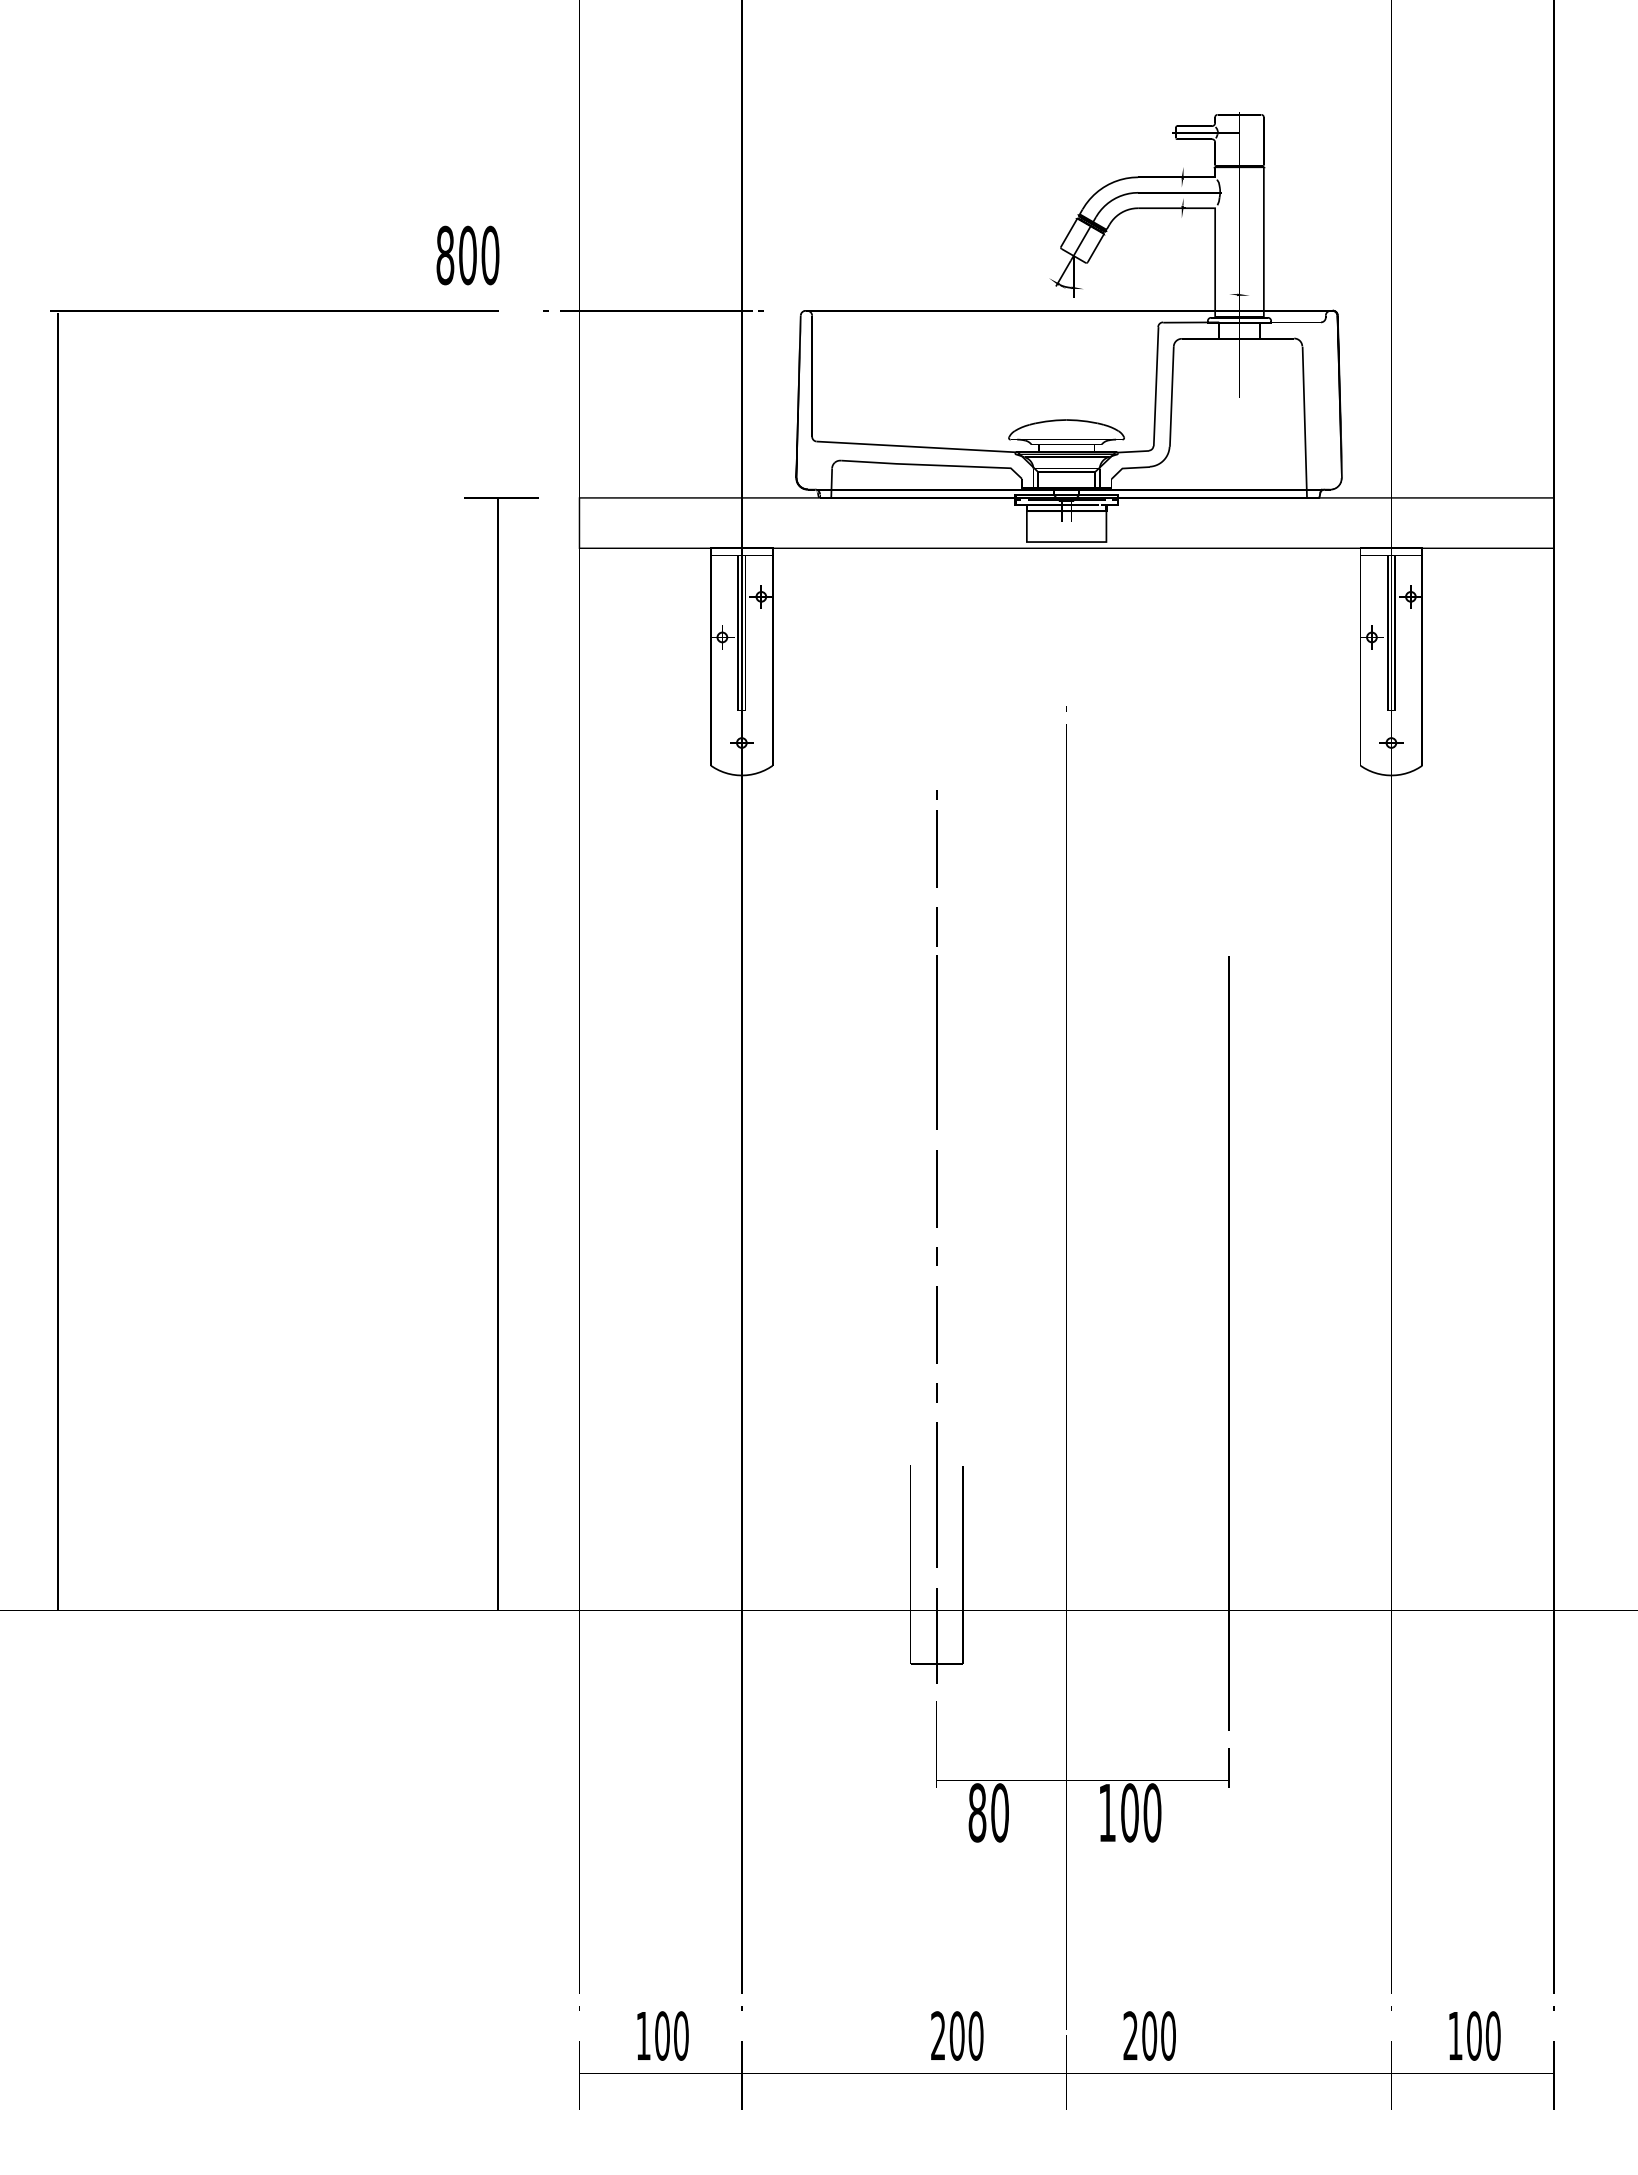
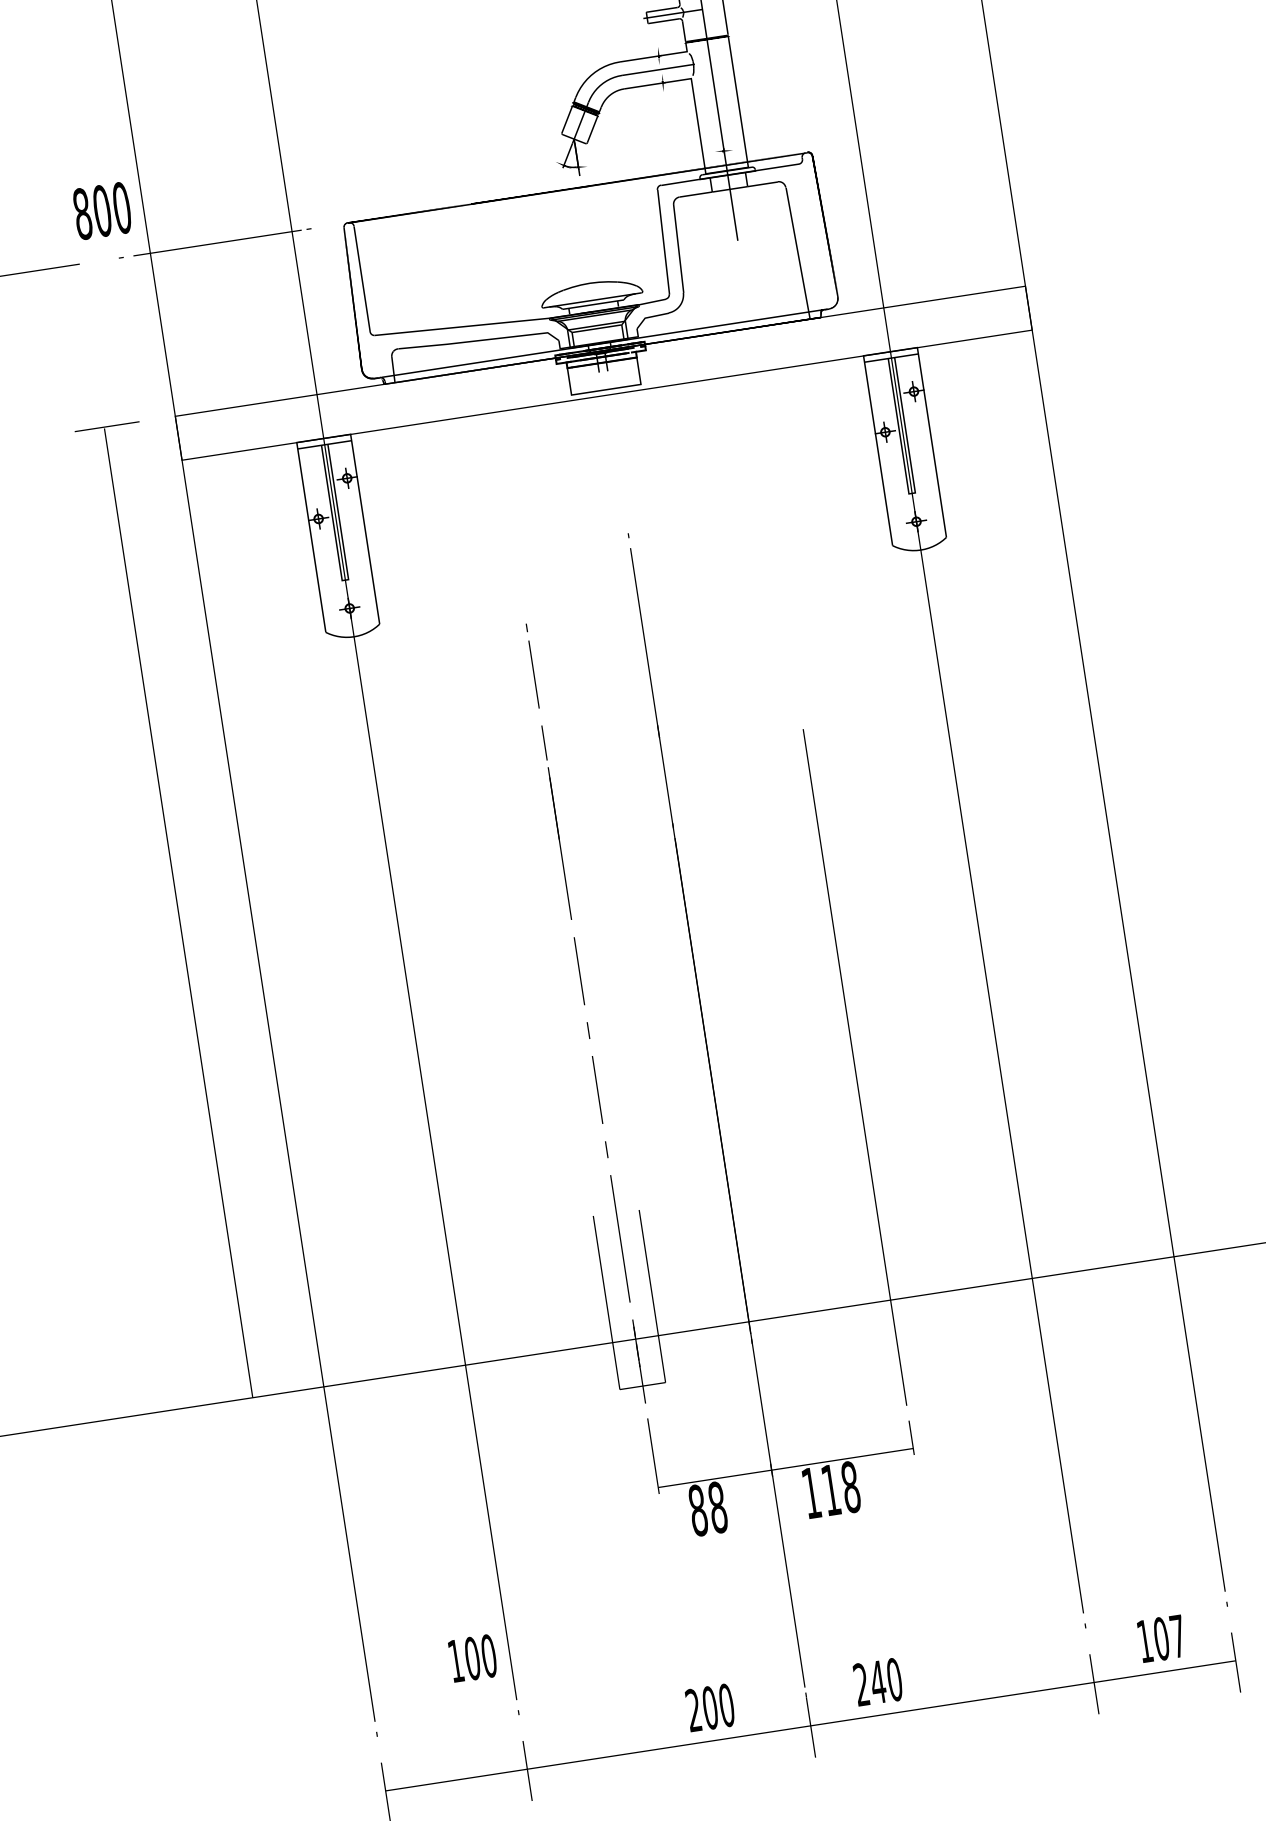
text: (467, 255) -> (101, 211), moved
text: (999, 1812) -> (717, 1507), 80 -> 88
text: (1141, 1812) -> (841, 1488), 100 -> 118
text: (662, 2035) -> (472, 1658), moved
text: (1149, 2035) -> (877, 1681), 200 -> 240
text: (1492, 2035) -> (1177, 1636), 100 -> 107

